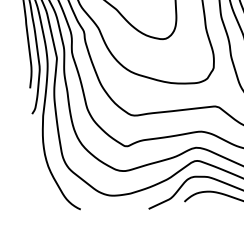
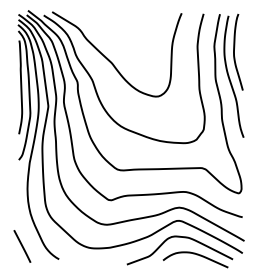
line: (43, 199) -> (22, 246), added

